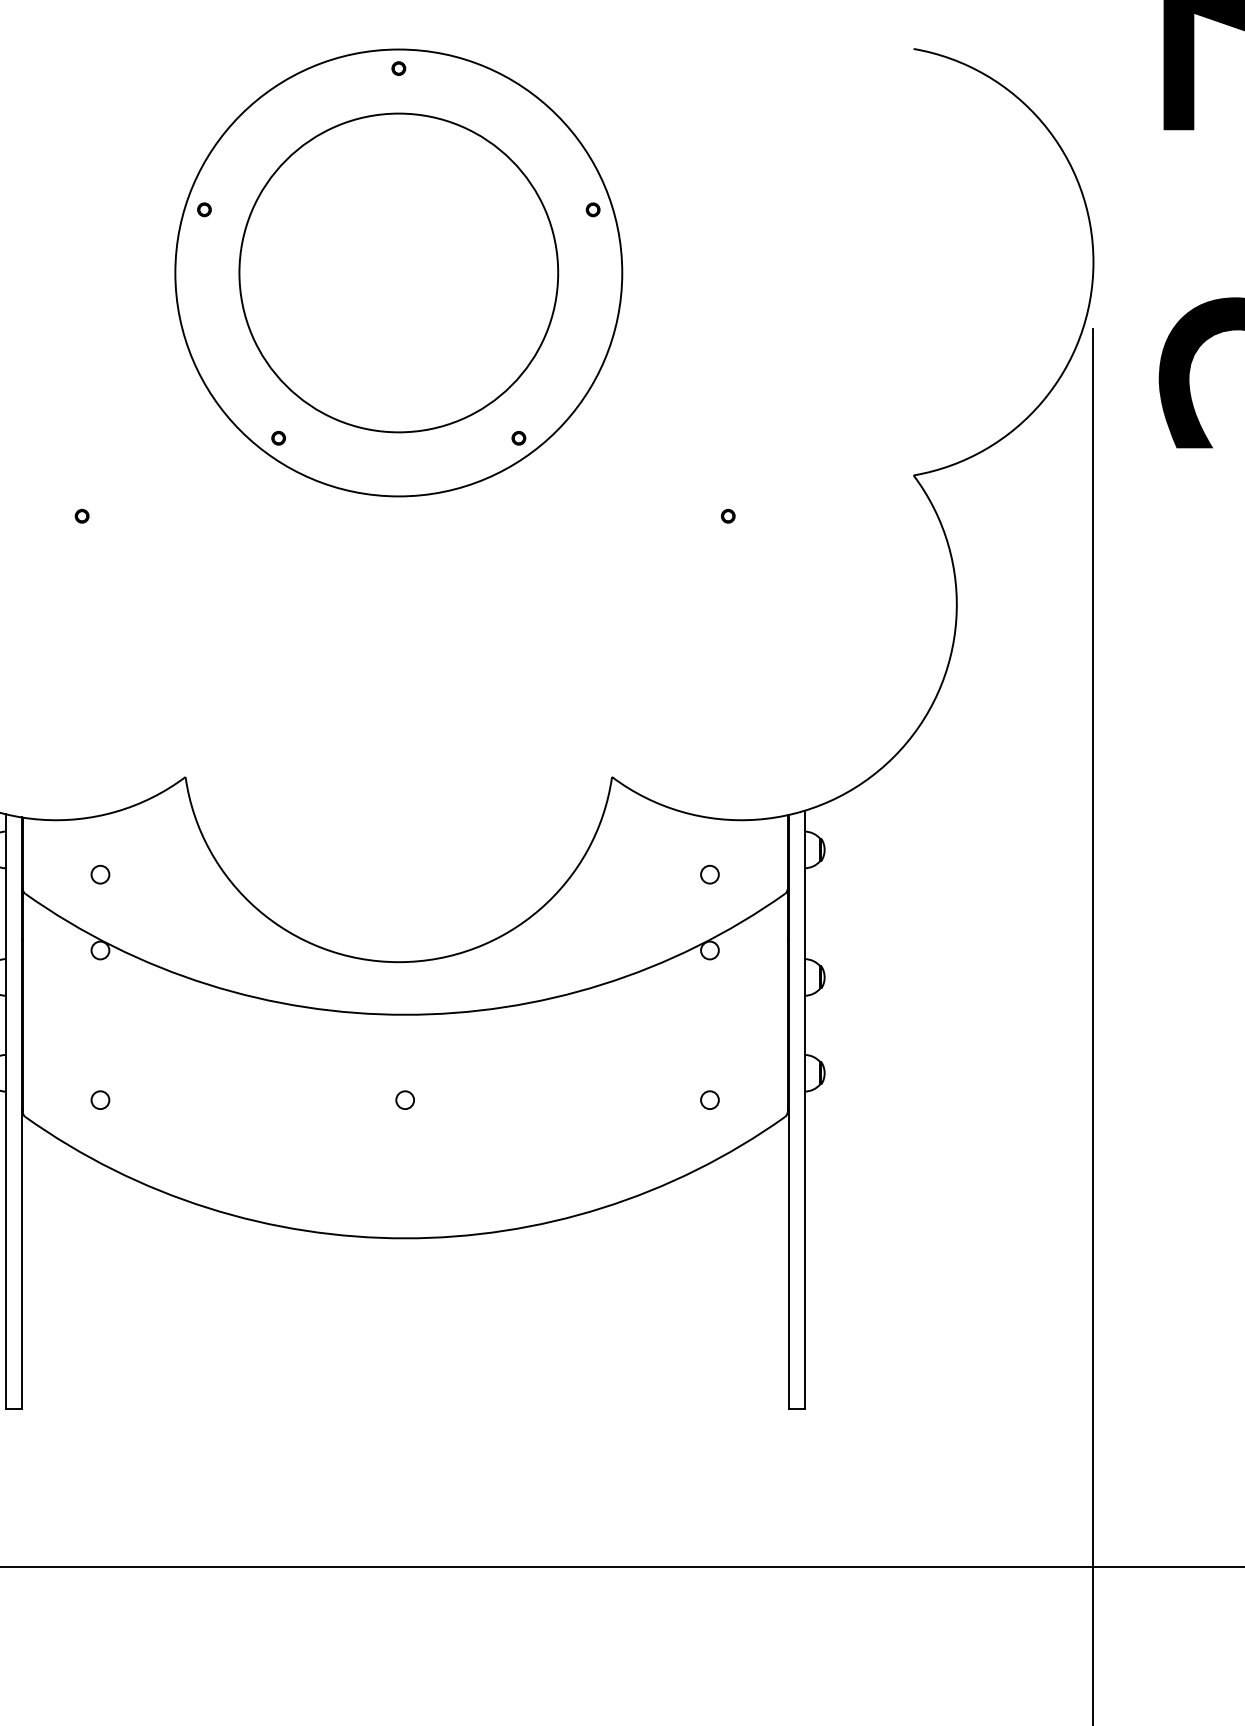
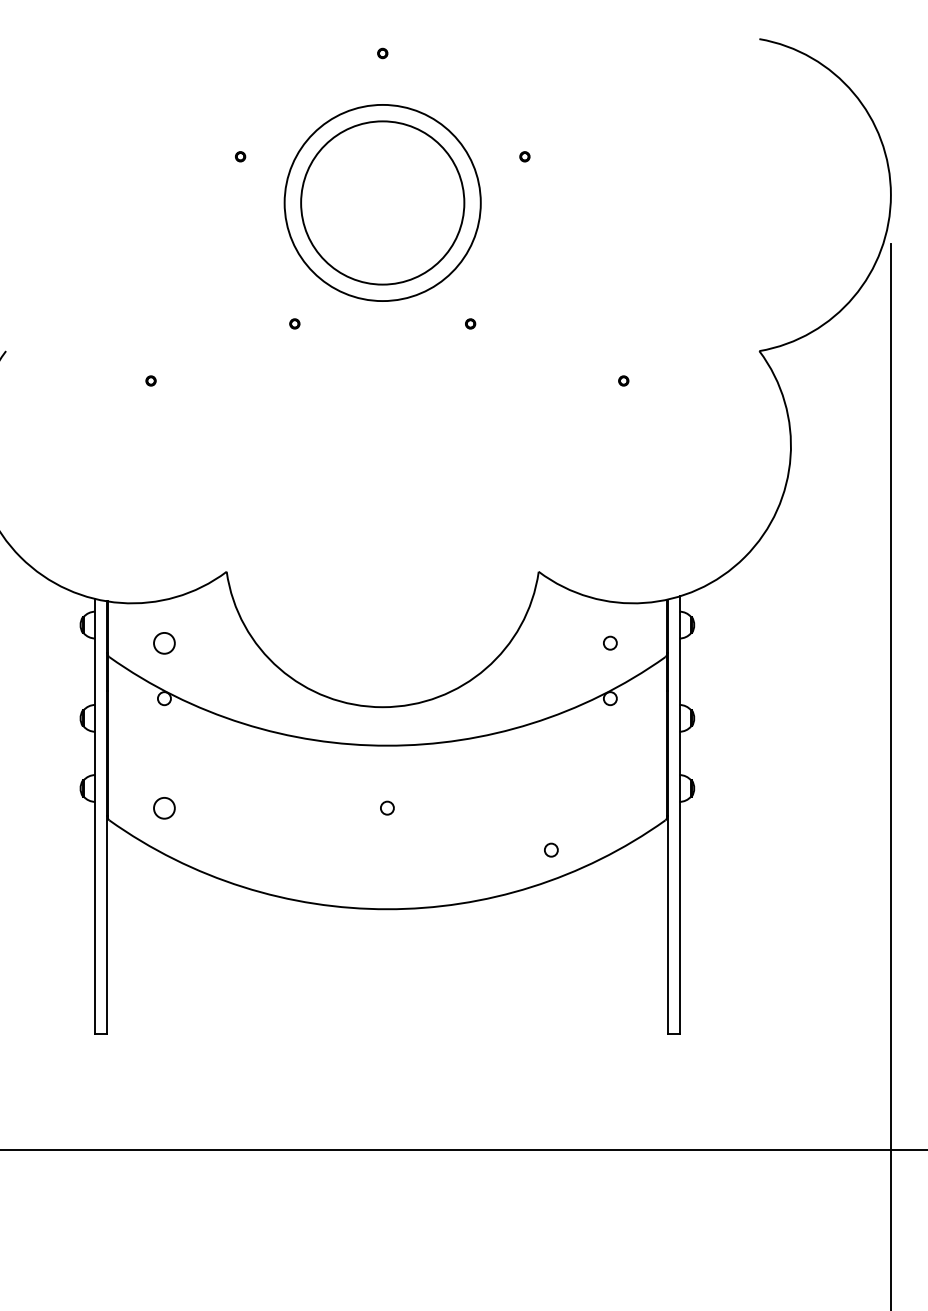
circle: (398, 272) -> (382, 202), size x0.6
circle: (398, 272) -> (382, 202), size x0.7
circle: (100, 873) -> (164, 642), size x1.6
circle: (100, 1099) -> (164, 807), size x1.6
circle: (710, 1099) -> (551, 849), moved

